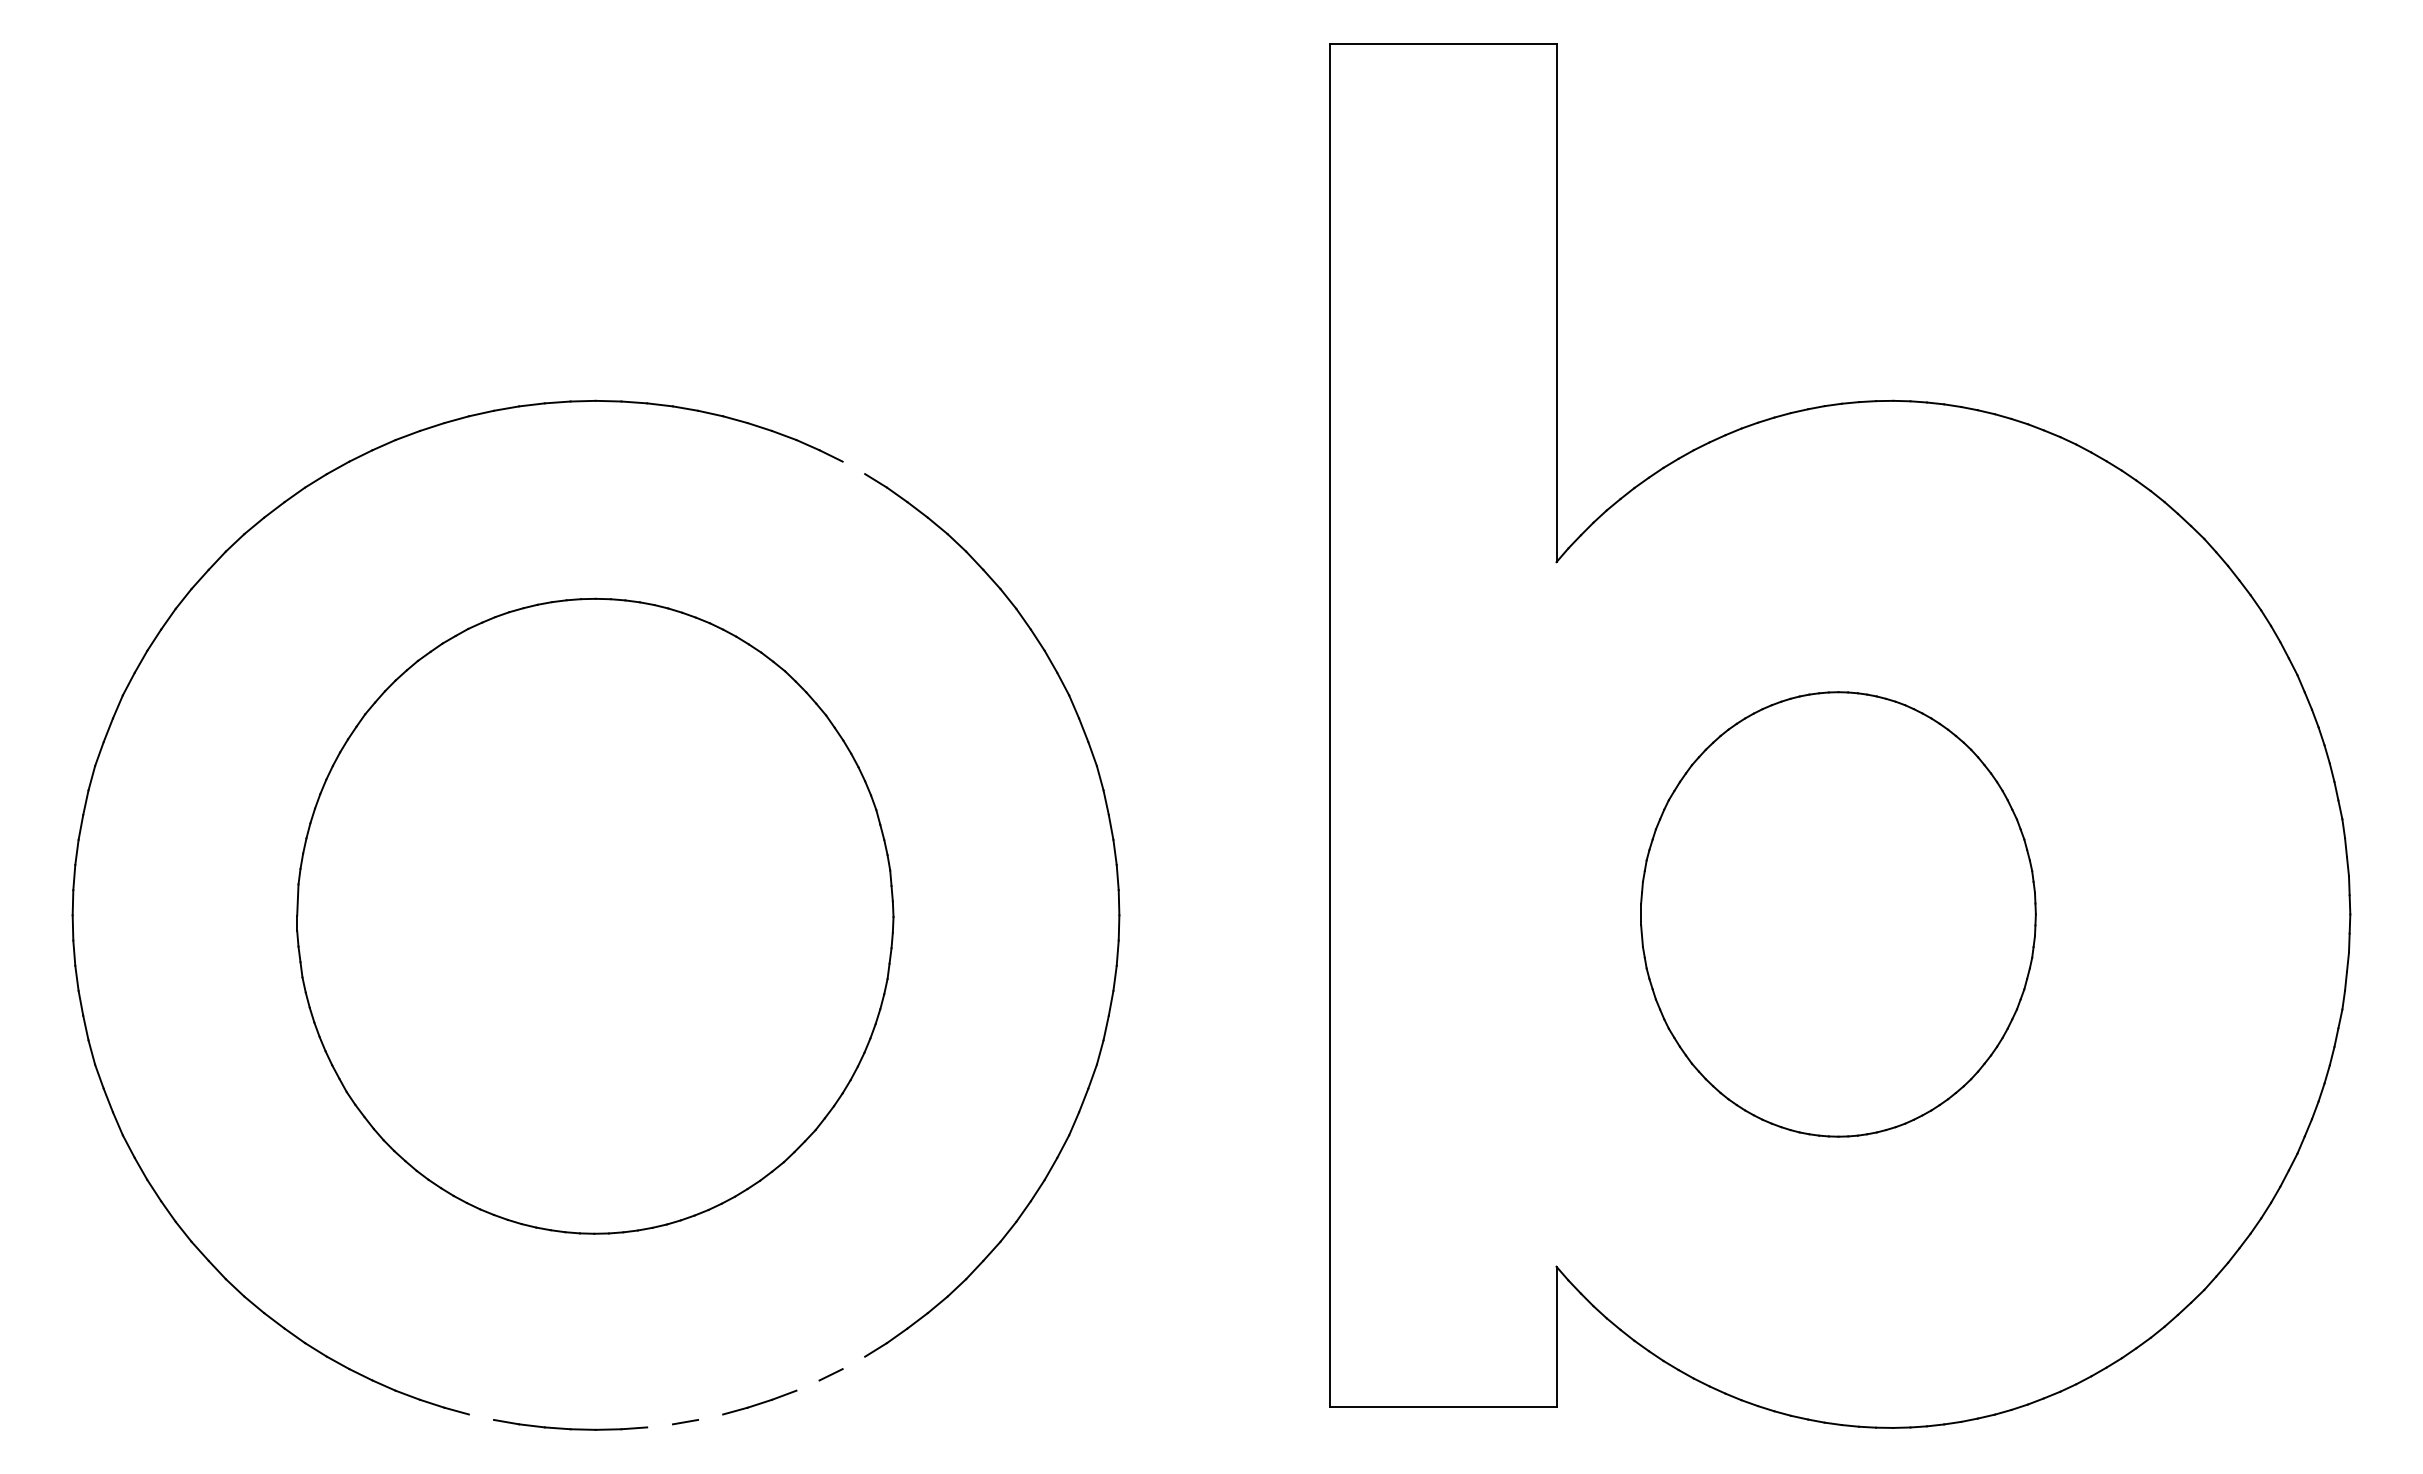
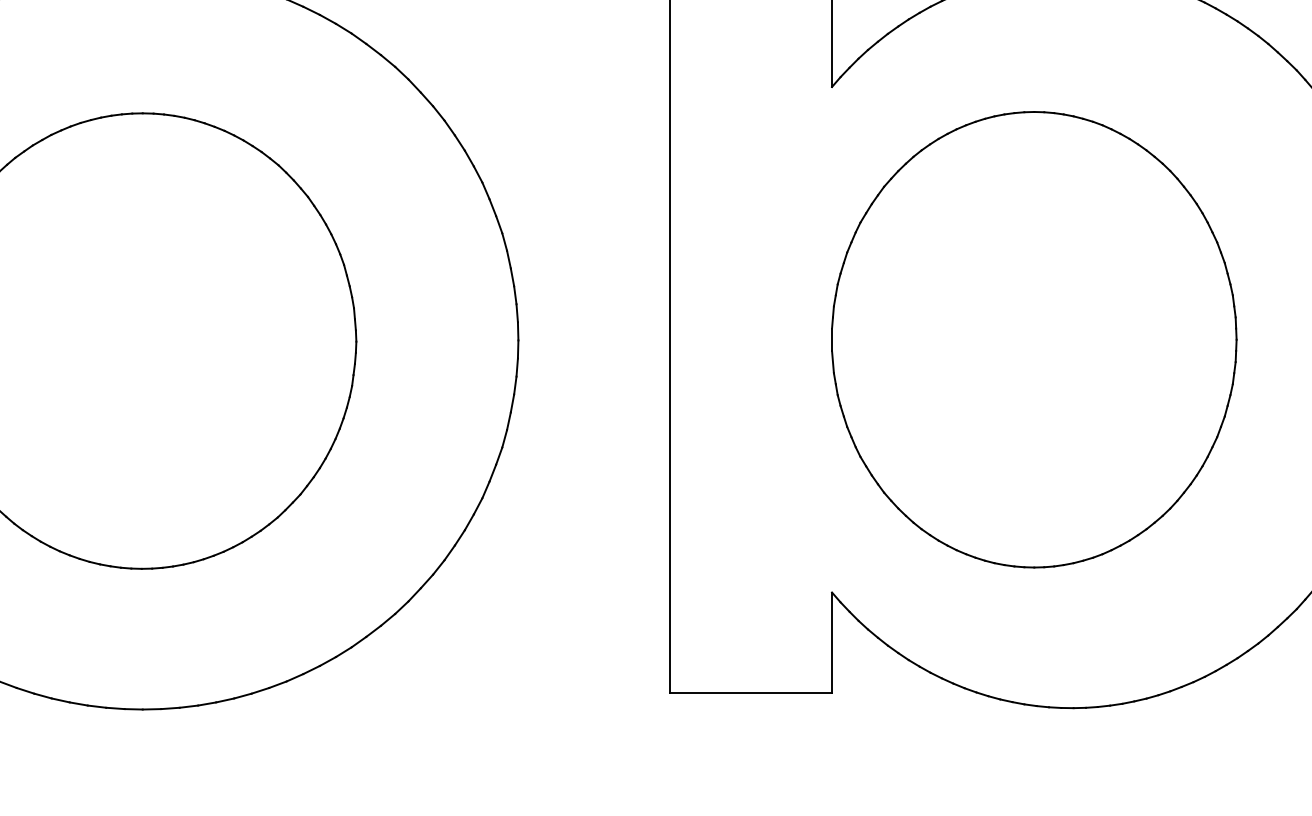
line: (853, 467) -> (327, 19), added
part: (1838, 914) -> (1034, 339), size x1.43
line: (853, 1362) -> (327, 661), added
line: (807, 1385) -> (294, 677), added
line: (480, 1416) -> (60, 699), added
line: (710, 1416) -> (225, 699), added
line: (659, 1425) -> (188, 706), added

